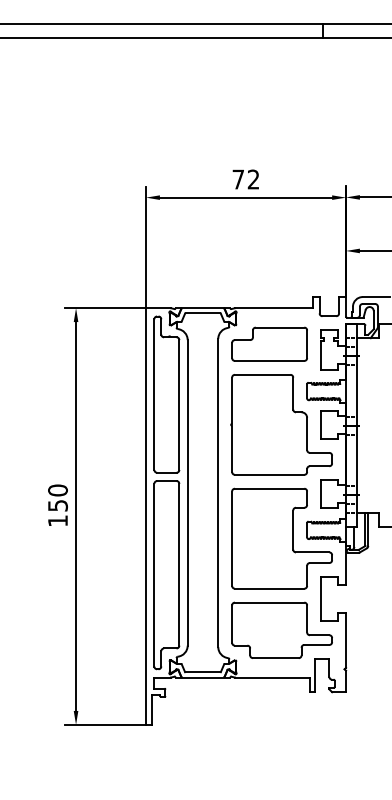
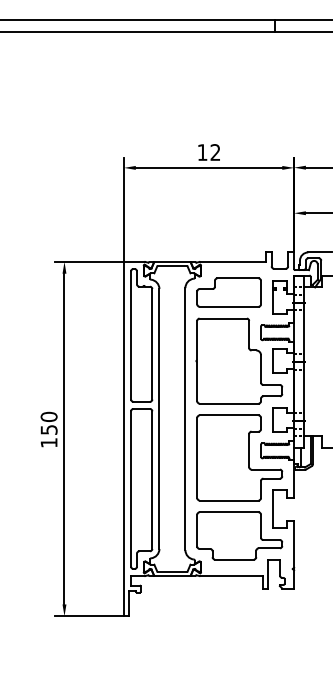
text: (238, 179) -> (202, 152), 72 -> 12

